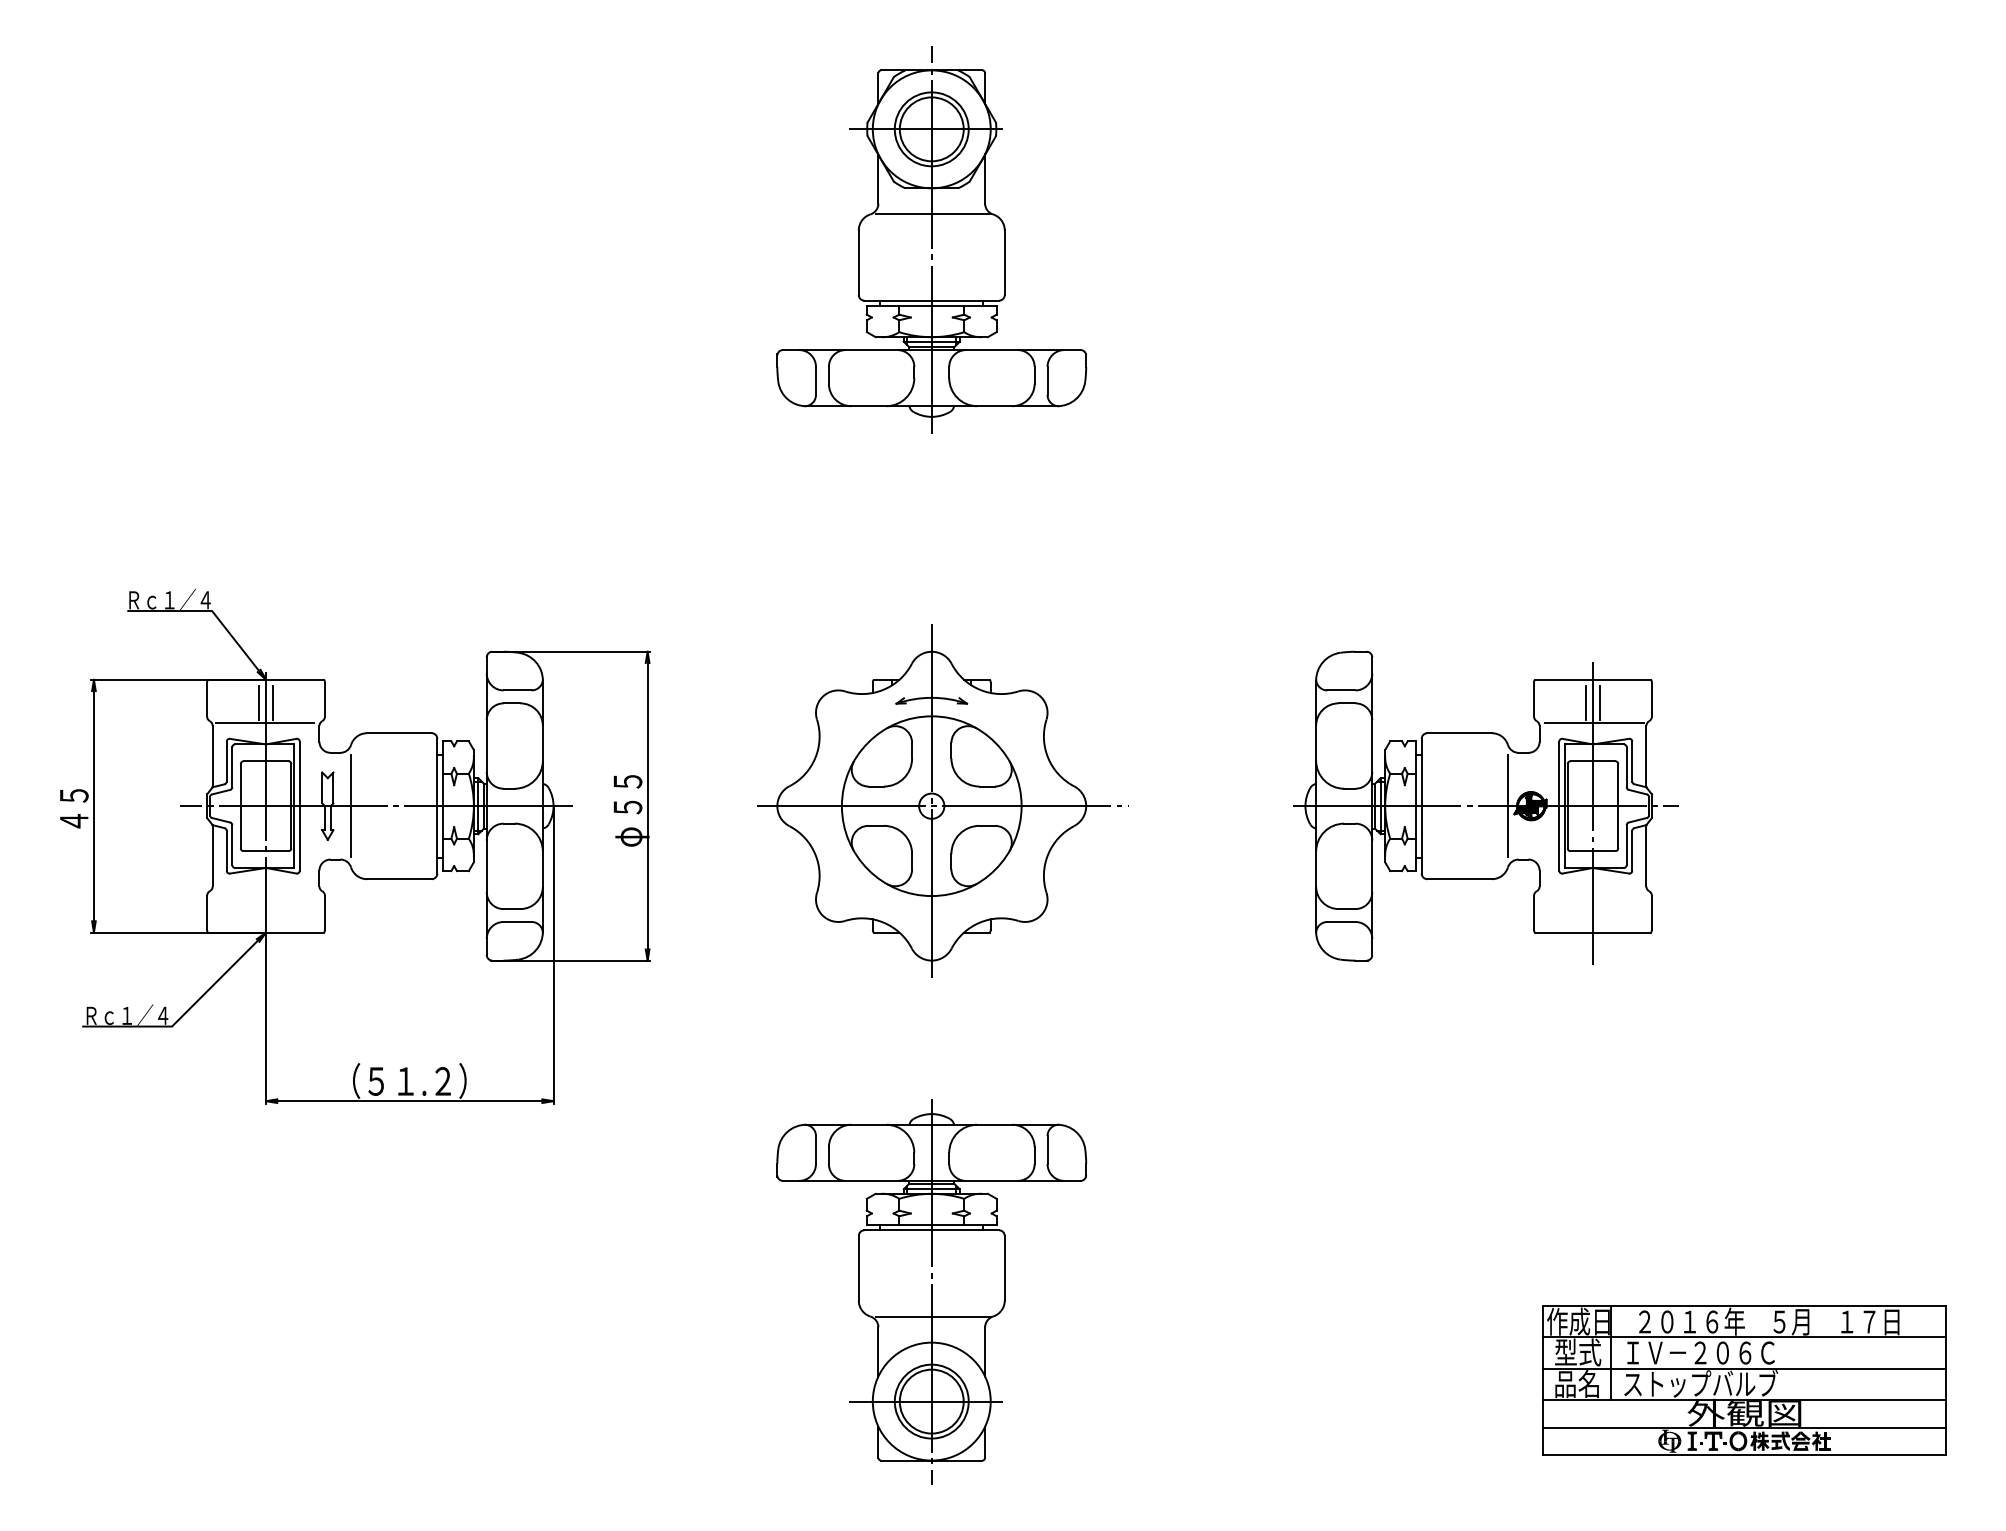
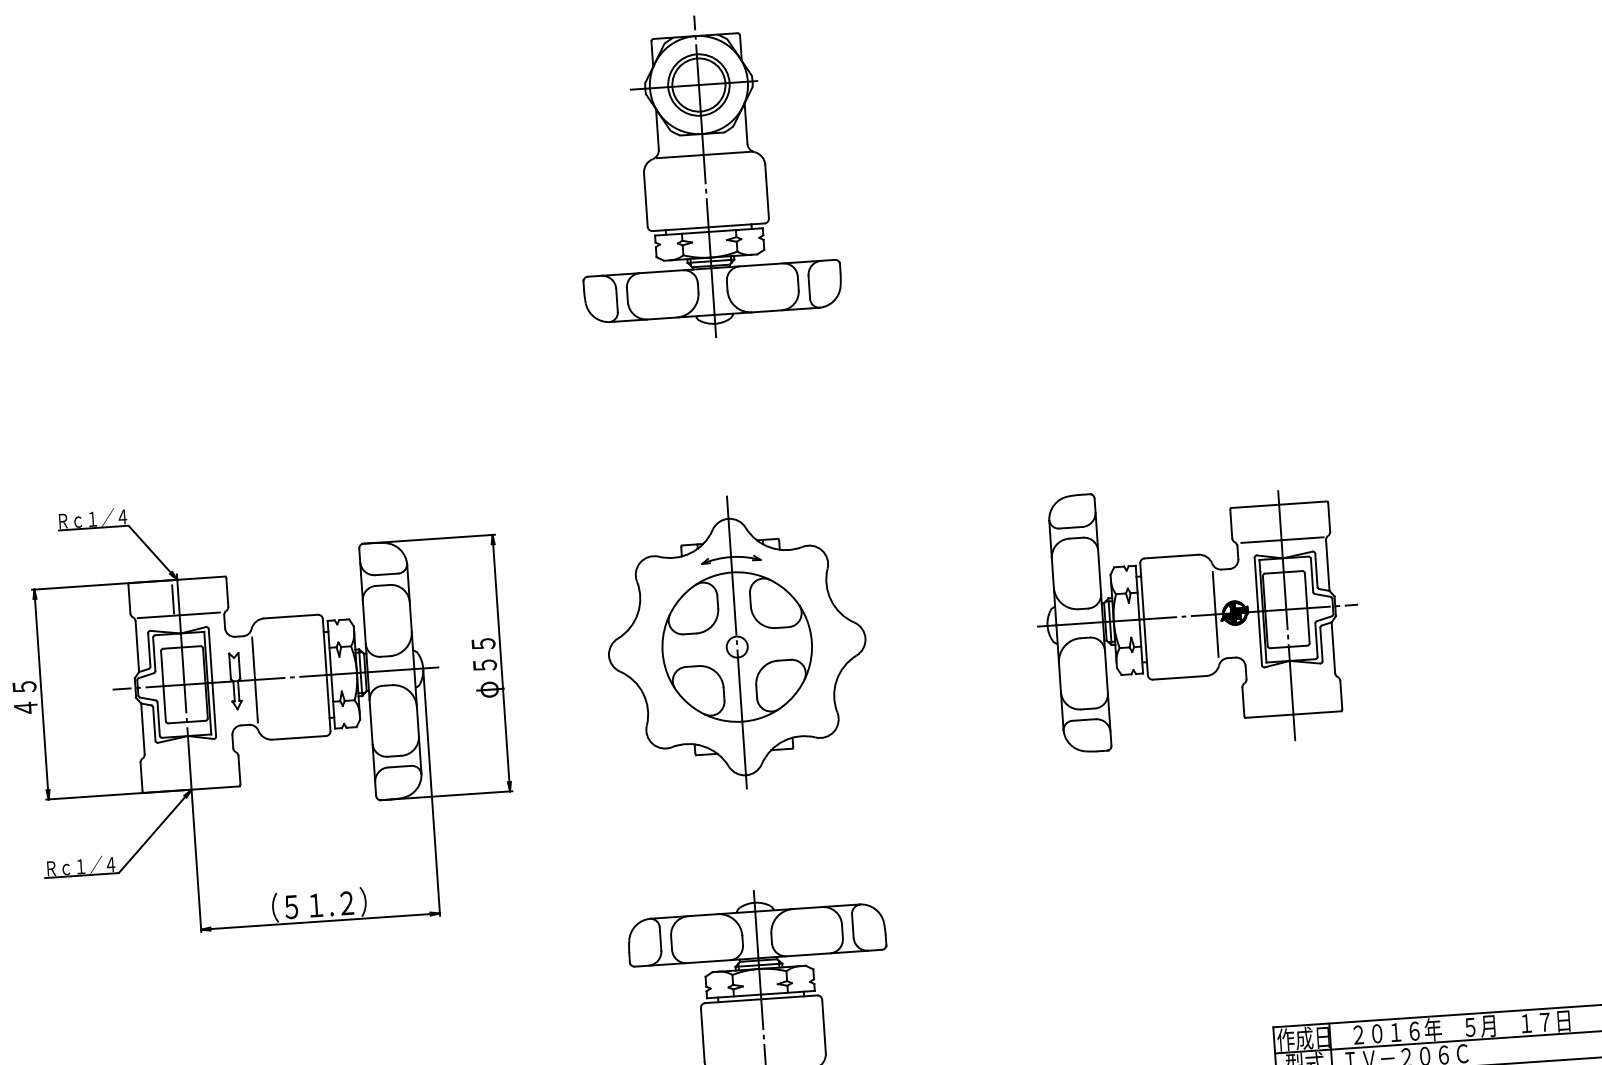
line: (1599, 702) -> (1285, 523), removed
line: (272, 703) -> (183, 599), removed
line: (1586, 703) -> (1275, 524), removed
line: (943, 806) -> (746, 646), removed

